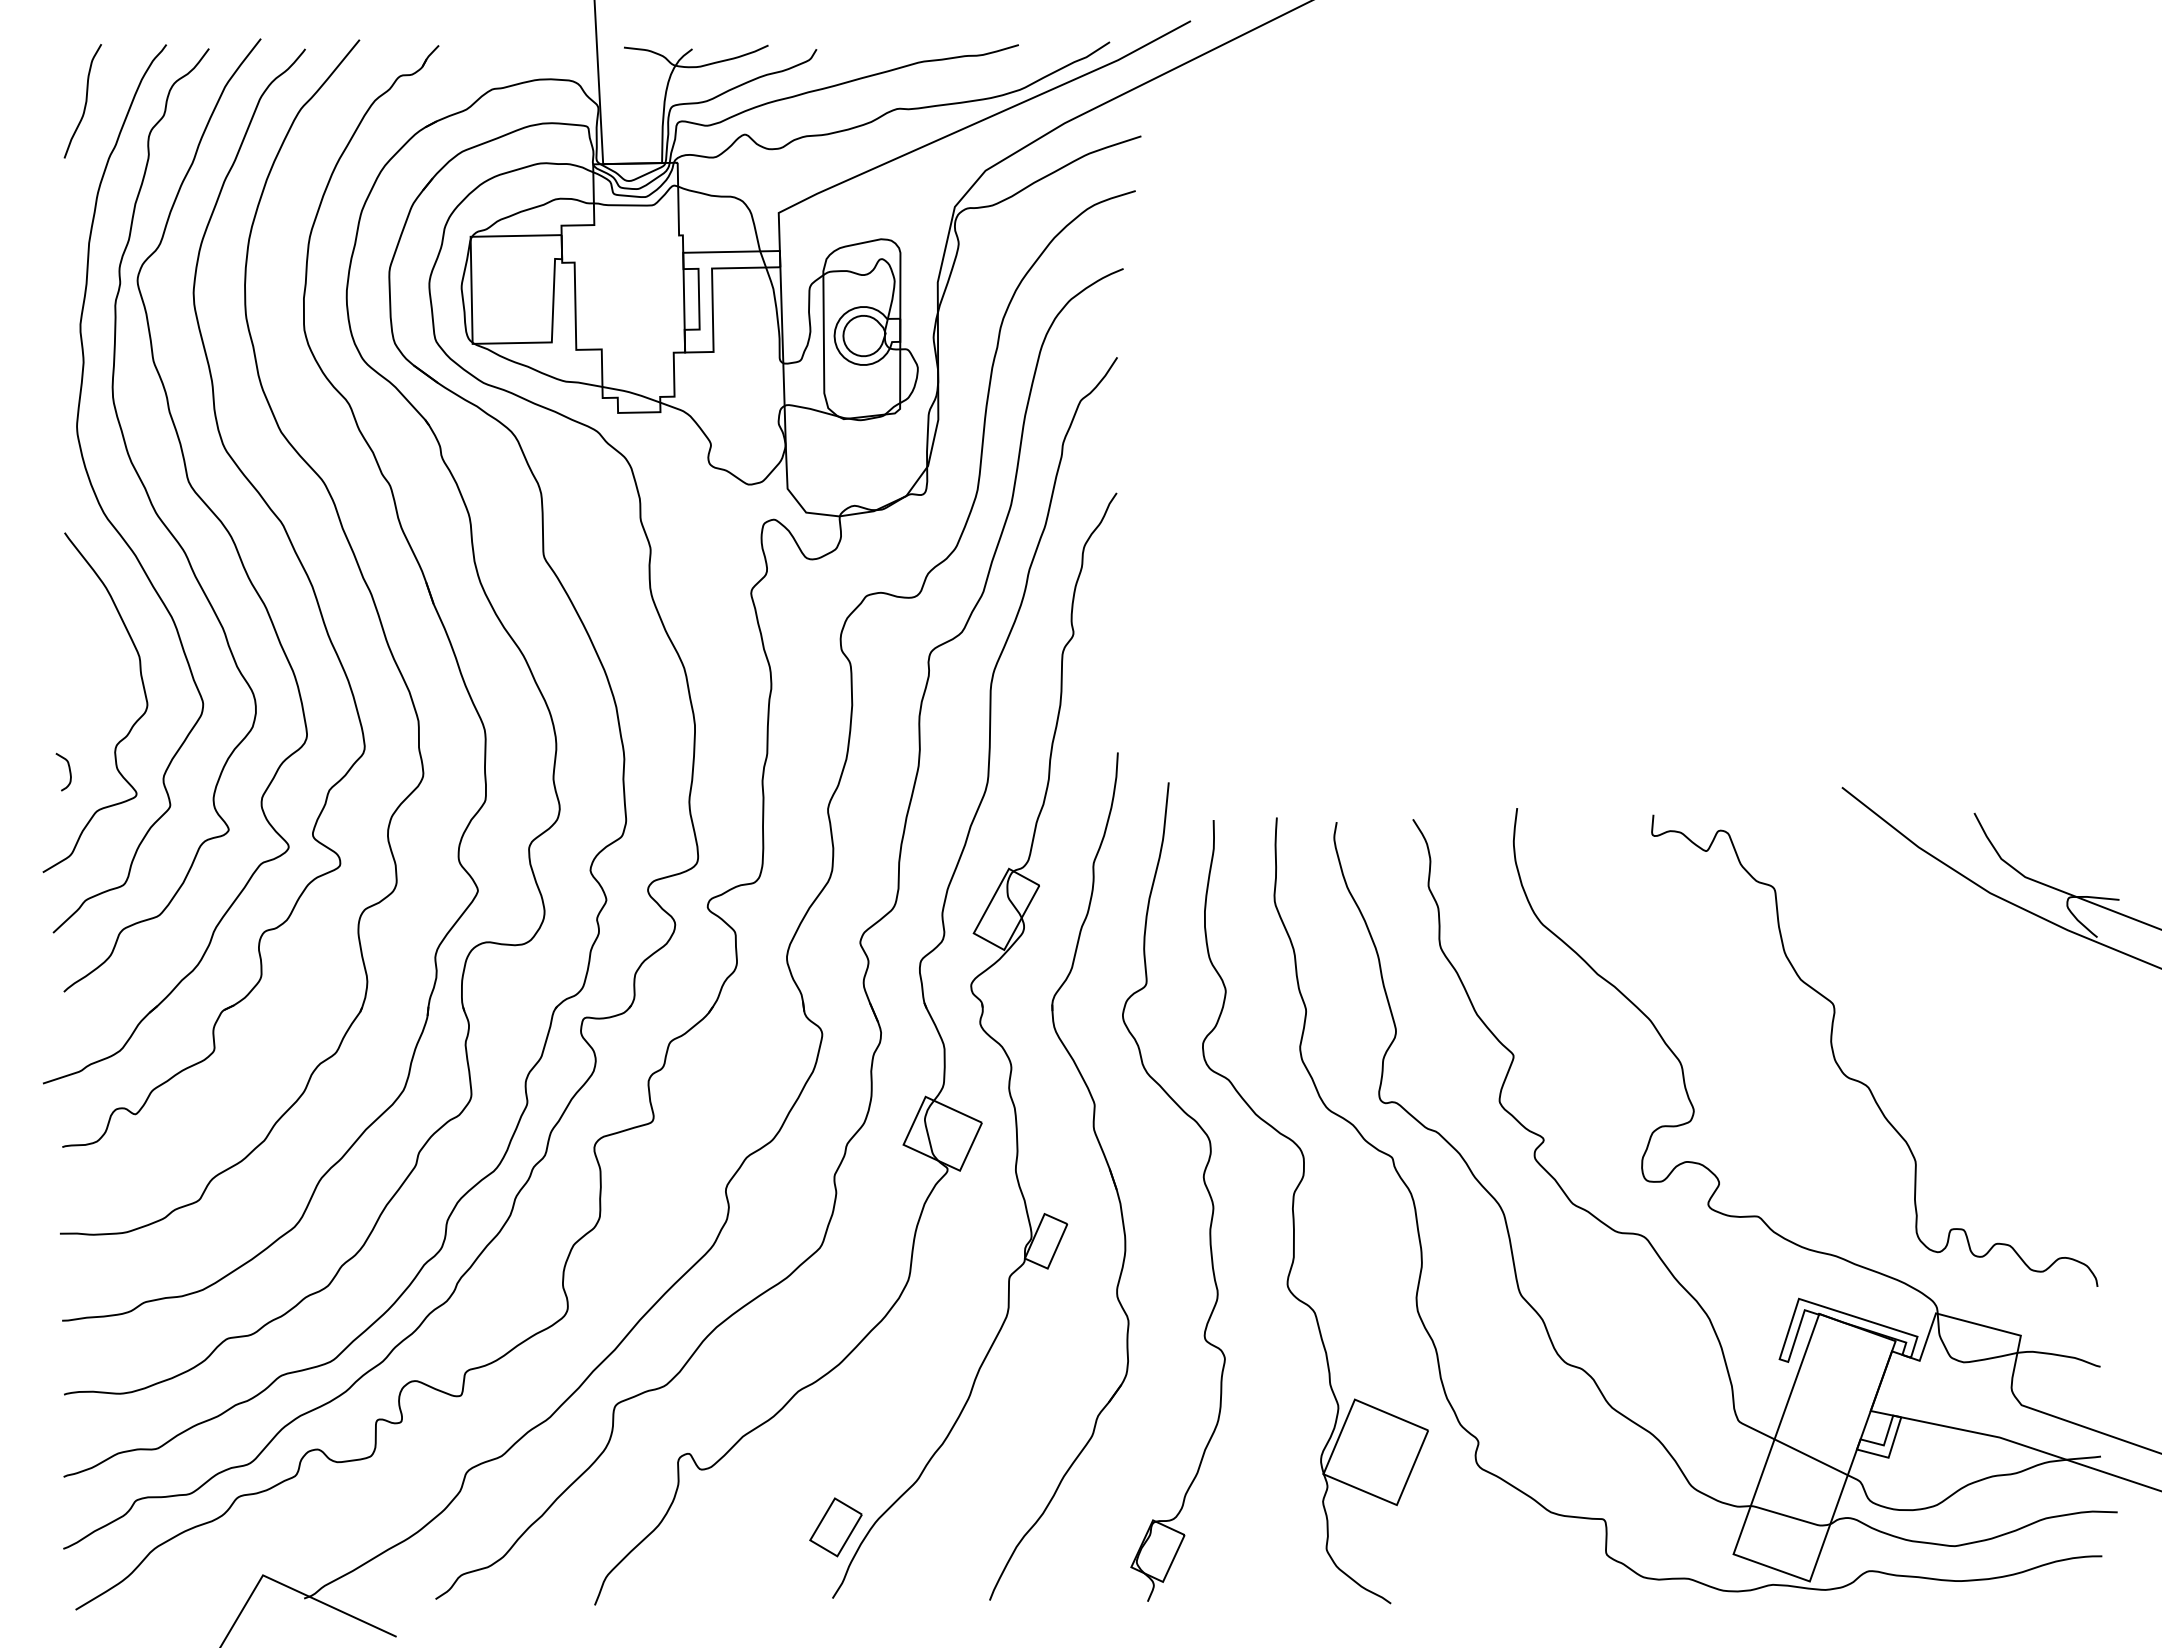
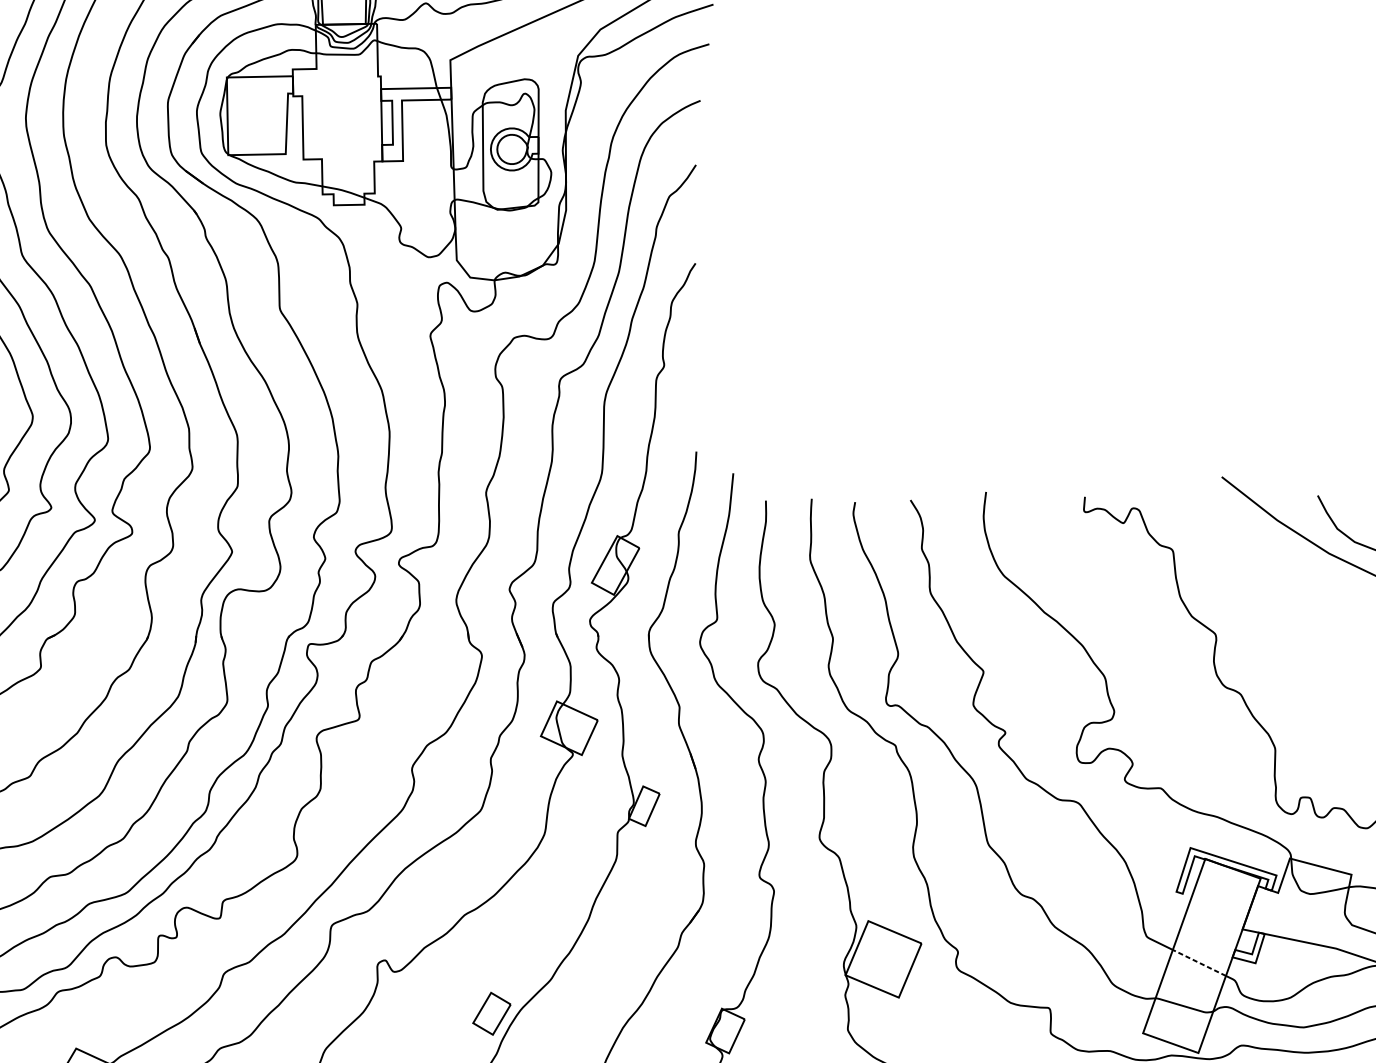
line: (1811, 1457) -> (1199, 963), solid -> dashed

